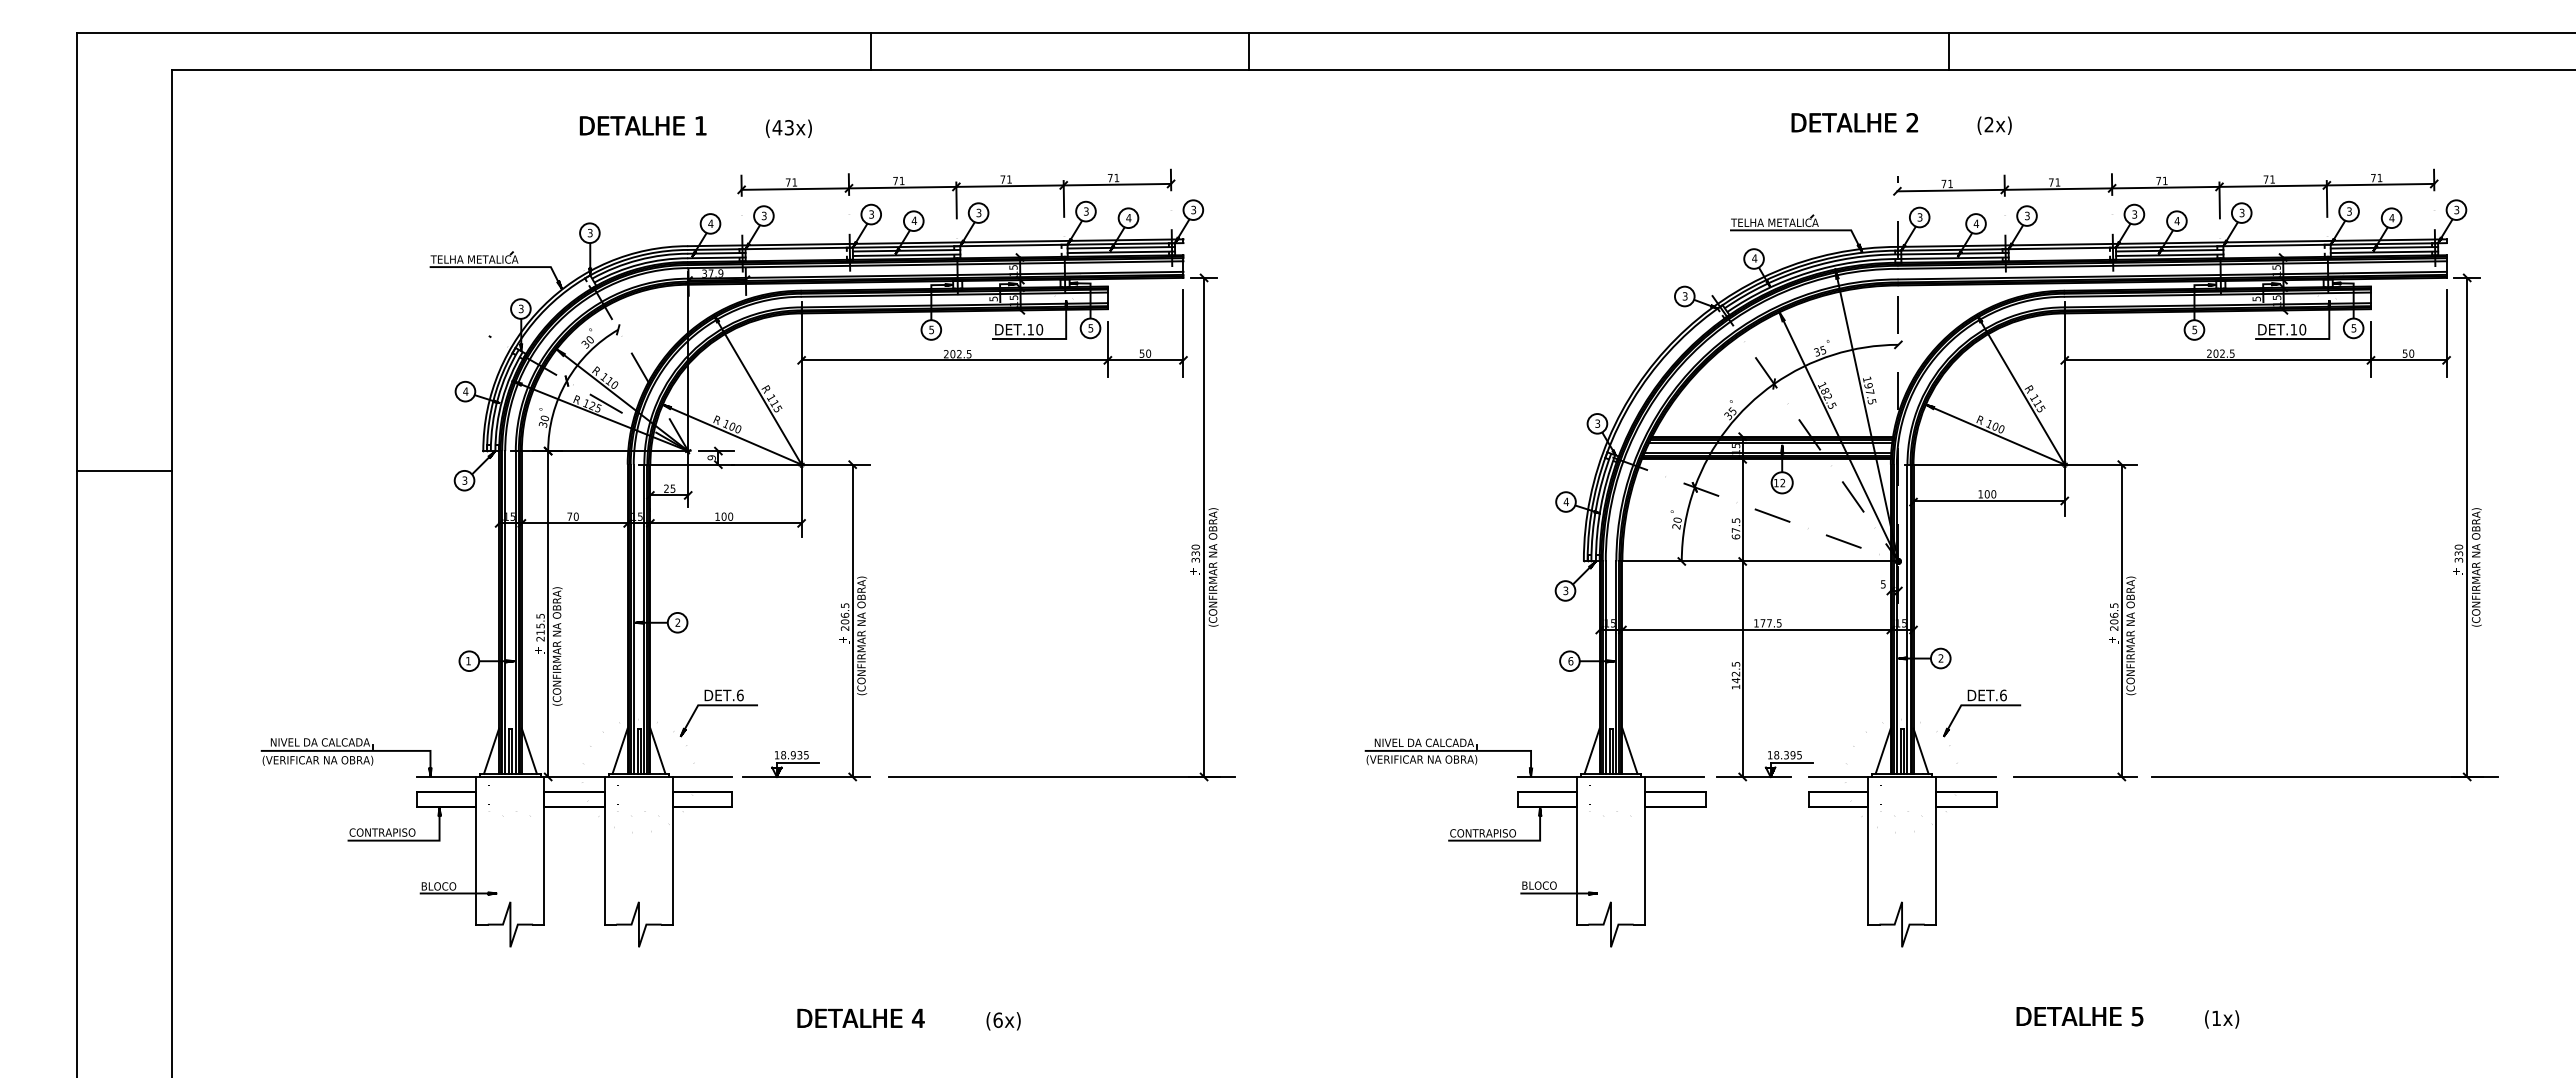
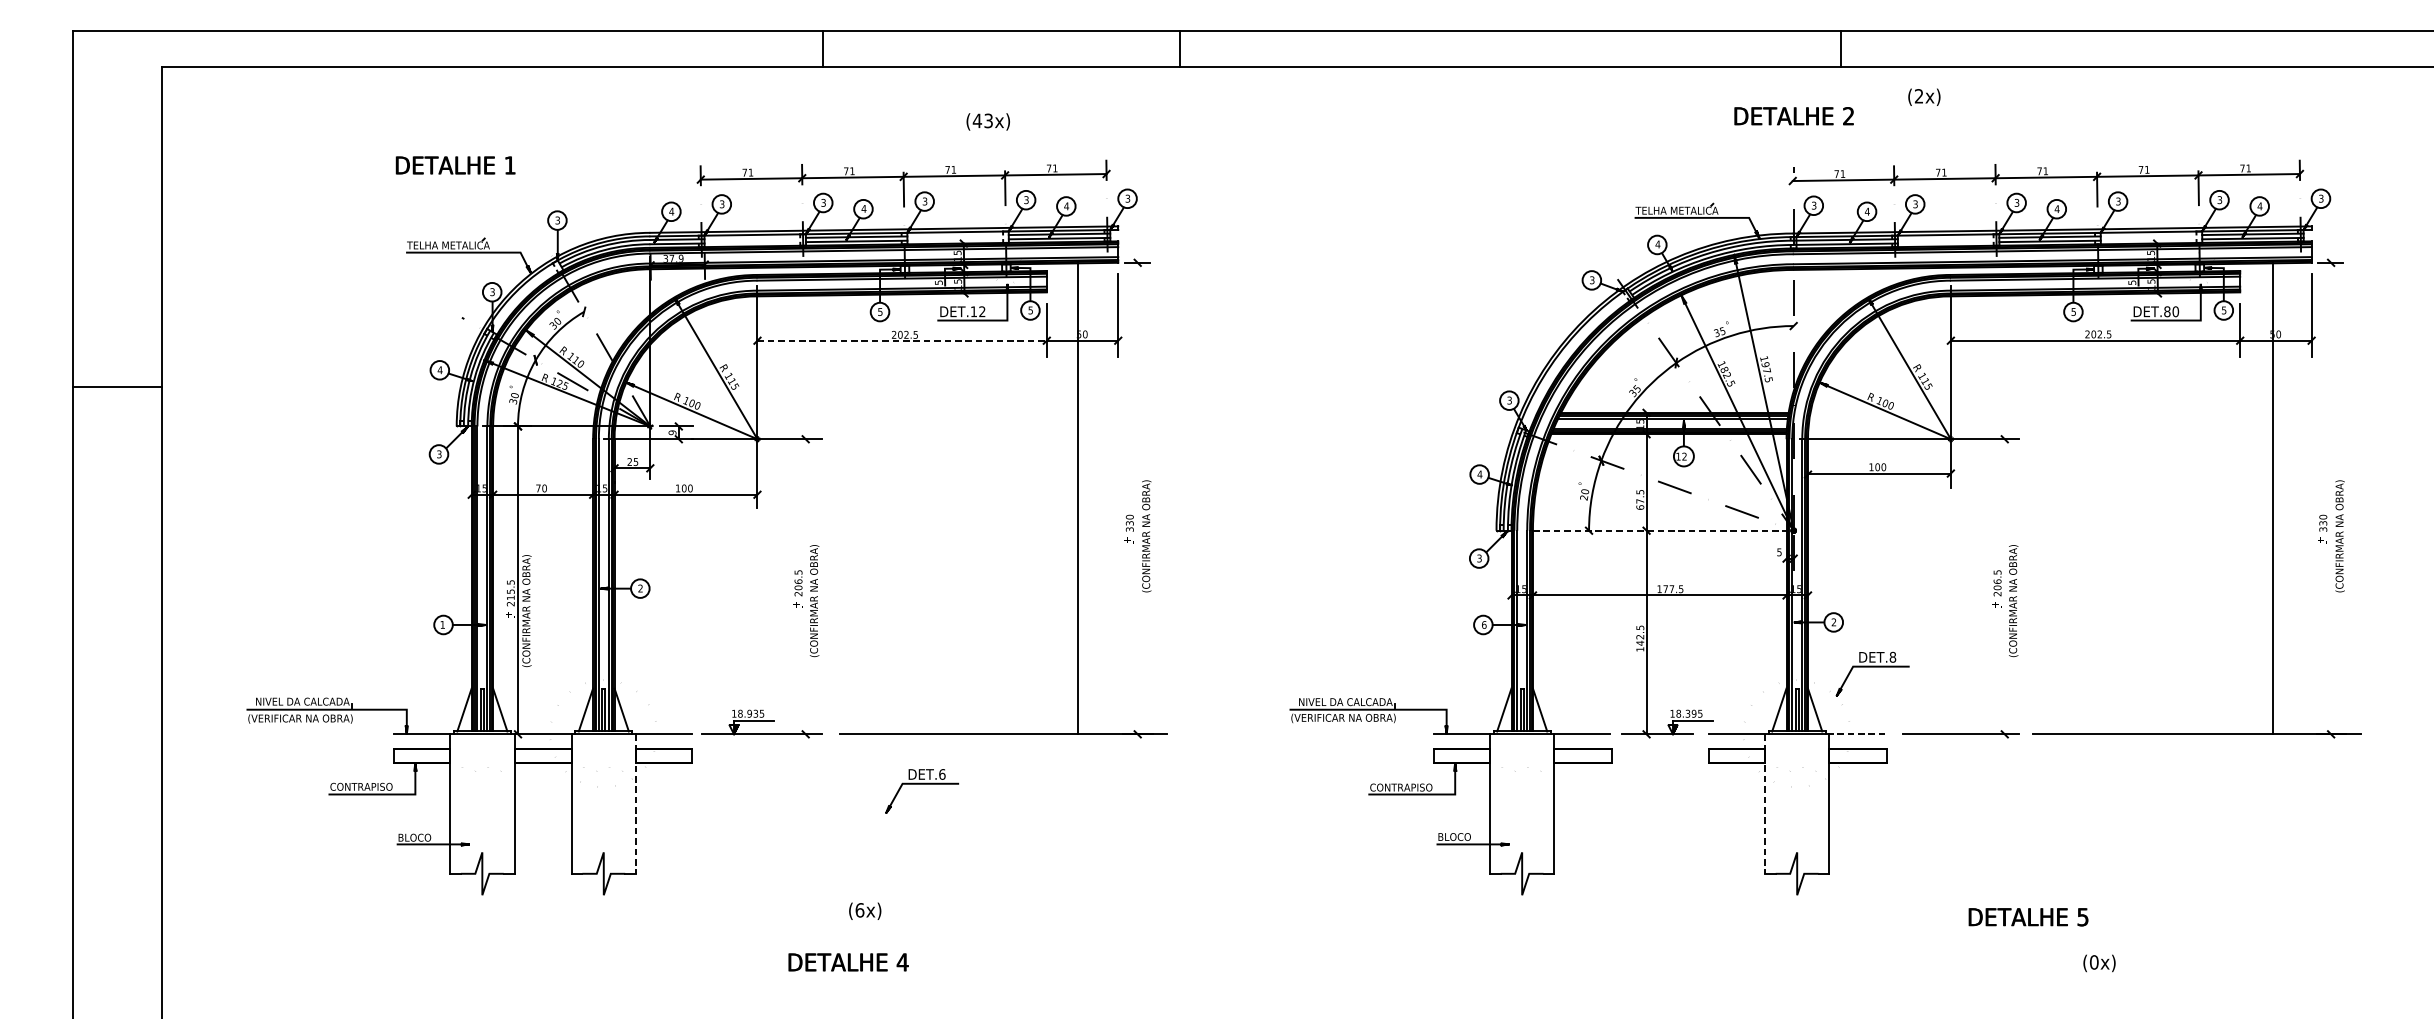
text: (1854, 122) -> (1793, 115), moved
text: (642, 125) -> (455, 165), moved
text: (1994, 125) -> (1924, 97), moved
text: (788, 128) -> (987, 121), moved
text: (1039, 329) -> (982, 311), DET.10 -> DET.12
text: (2293, 329) -> (2166, 311), DET.10 -> DET.80
line: (955, 360) -> (902, 340), solid -> dashed
line: (124, 471) -> (117, 387), moved
line: (1204, 526) -> (1078, 497), moved
line: (2467, 526) -> (2273, 497), moved
line: (1760, 561) -> (1663, 530), solid -> dashed
line: (852, 620) -> (805, 586), removed
line: (2121, 620) -> (2004, 586), removed
text: (2003, 695) -> (1893, 657), DET.6 -> DET.8
part: (718, 706) -> (921, 784), moved
line: (1965, 776) -> (1857, 733), solid -> dashed
line: (673, 850) -> (636, 803), solid -> dashed
line: (1868, 850) -> (1765, 803), solid -> dashed
text: (2079, 1016) -> (2028, 917), moved
text: (860, 1017) -> (848, 961), moved
text: (2216, 1018) -> (2094, 962), (1x) -> (0x)
text: (1003, 1021) -> (865, 911), moved

